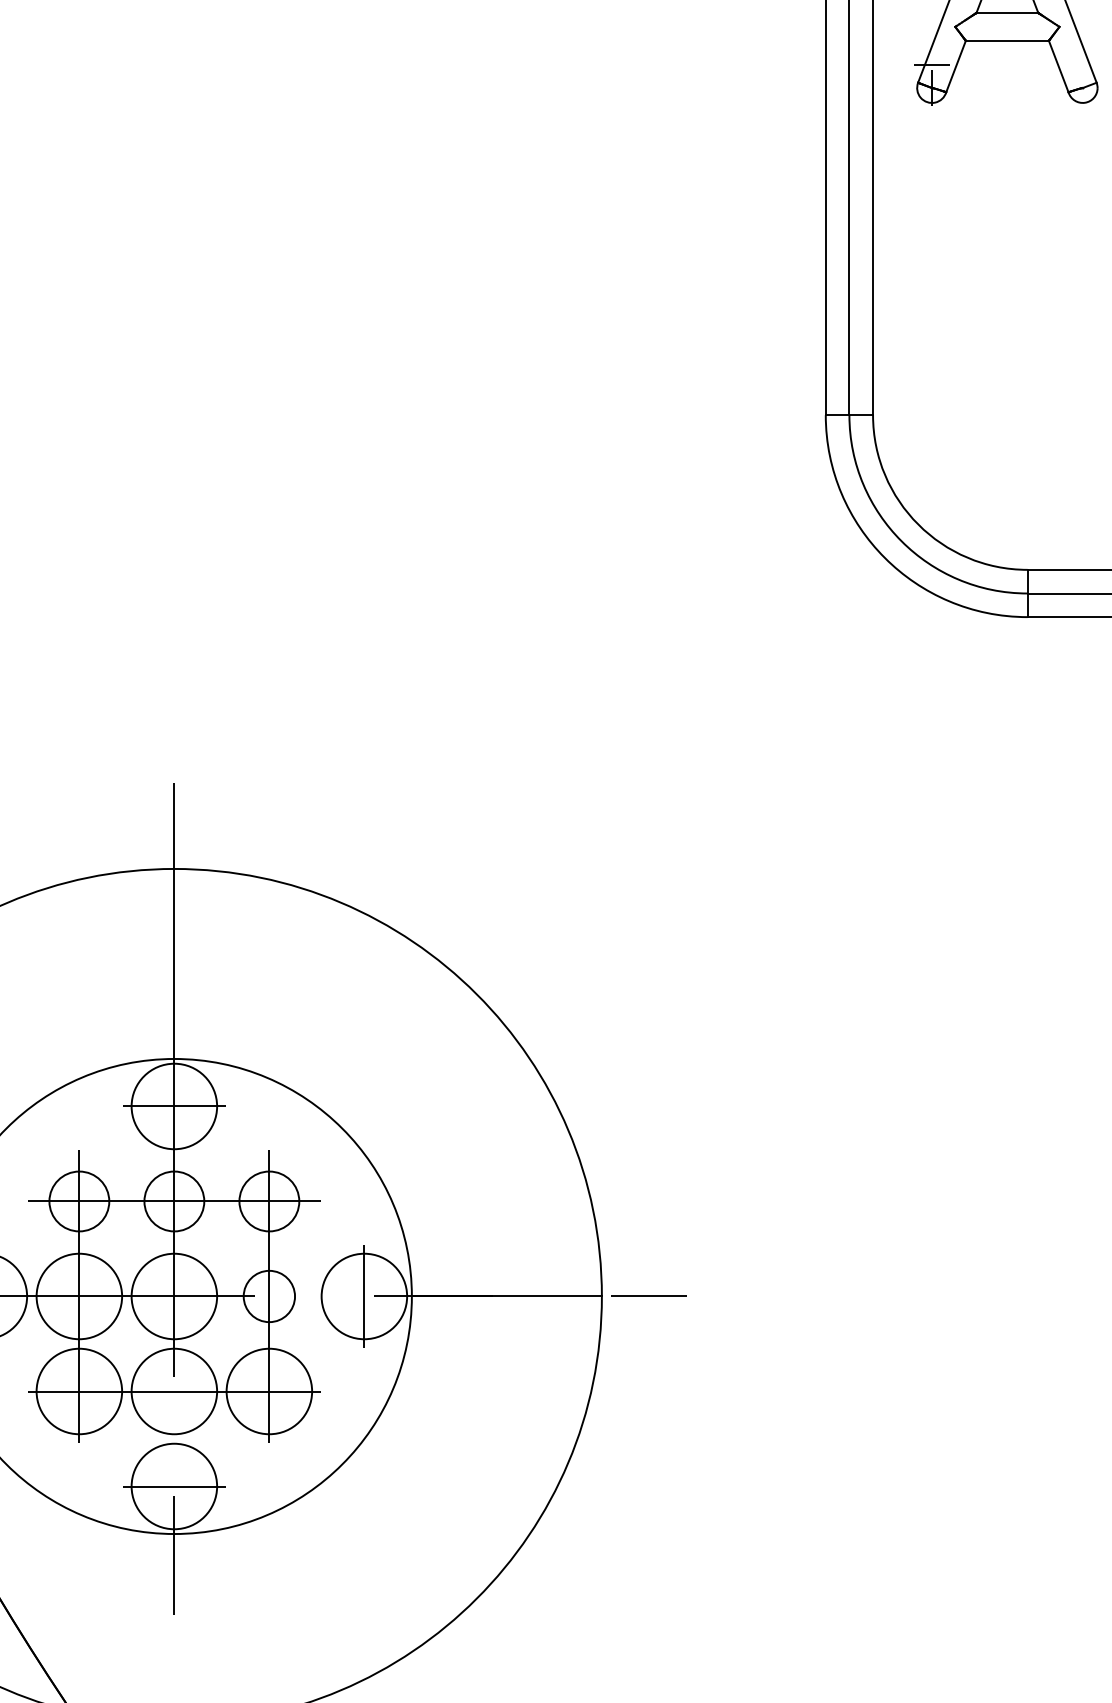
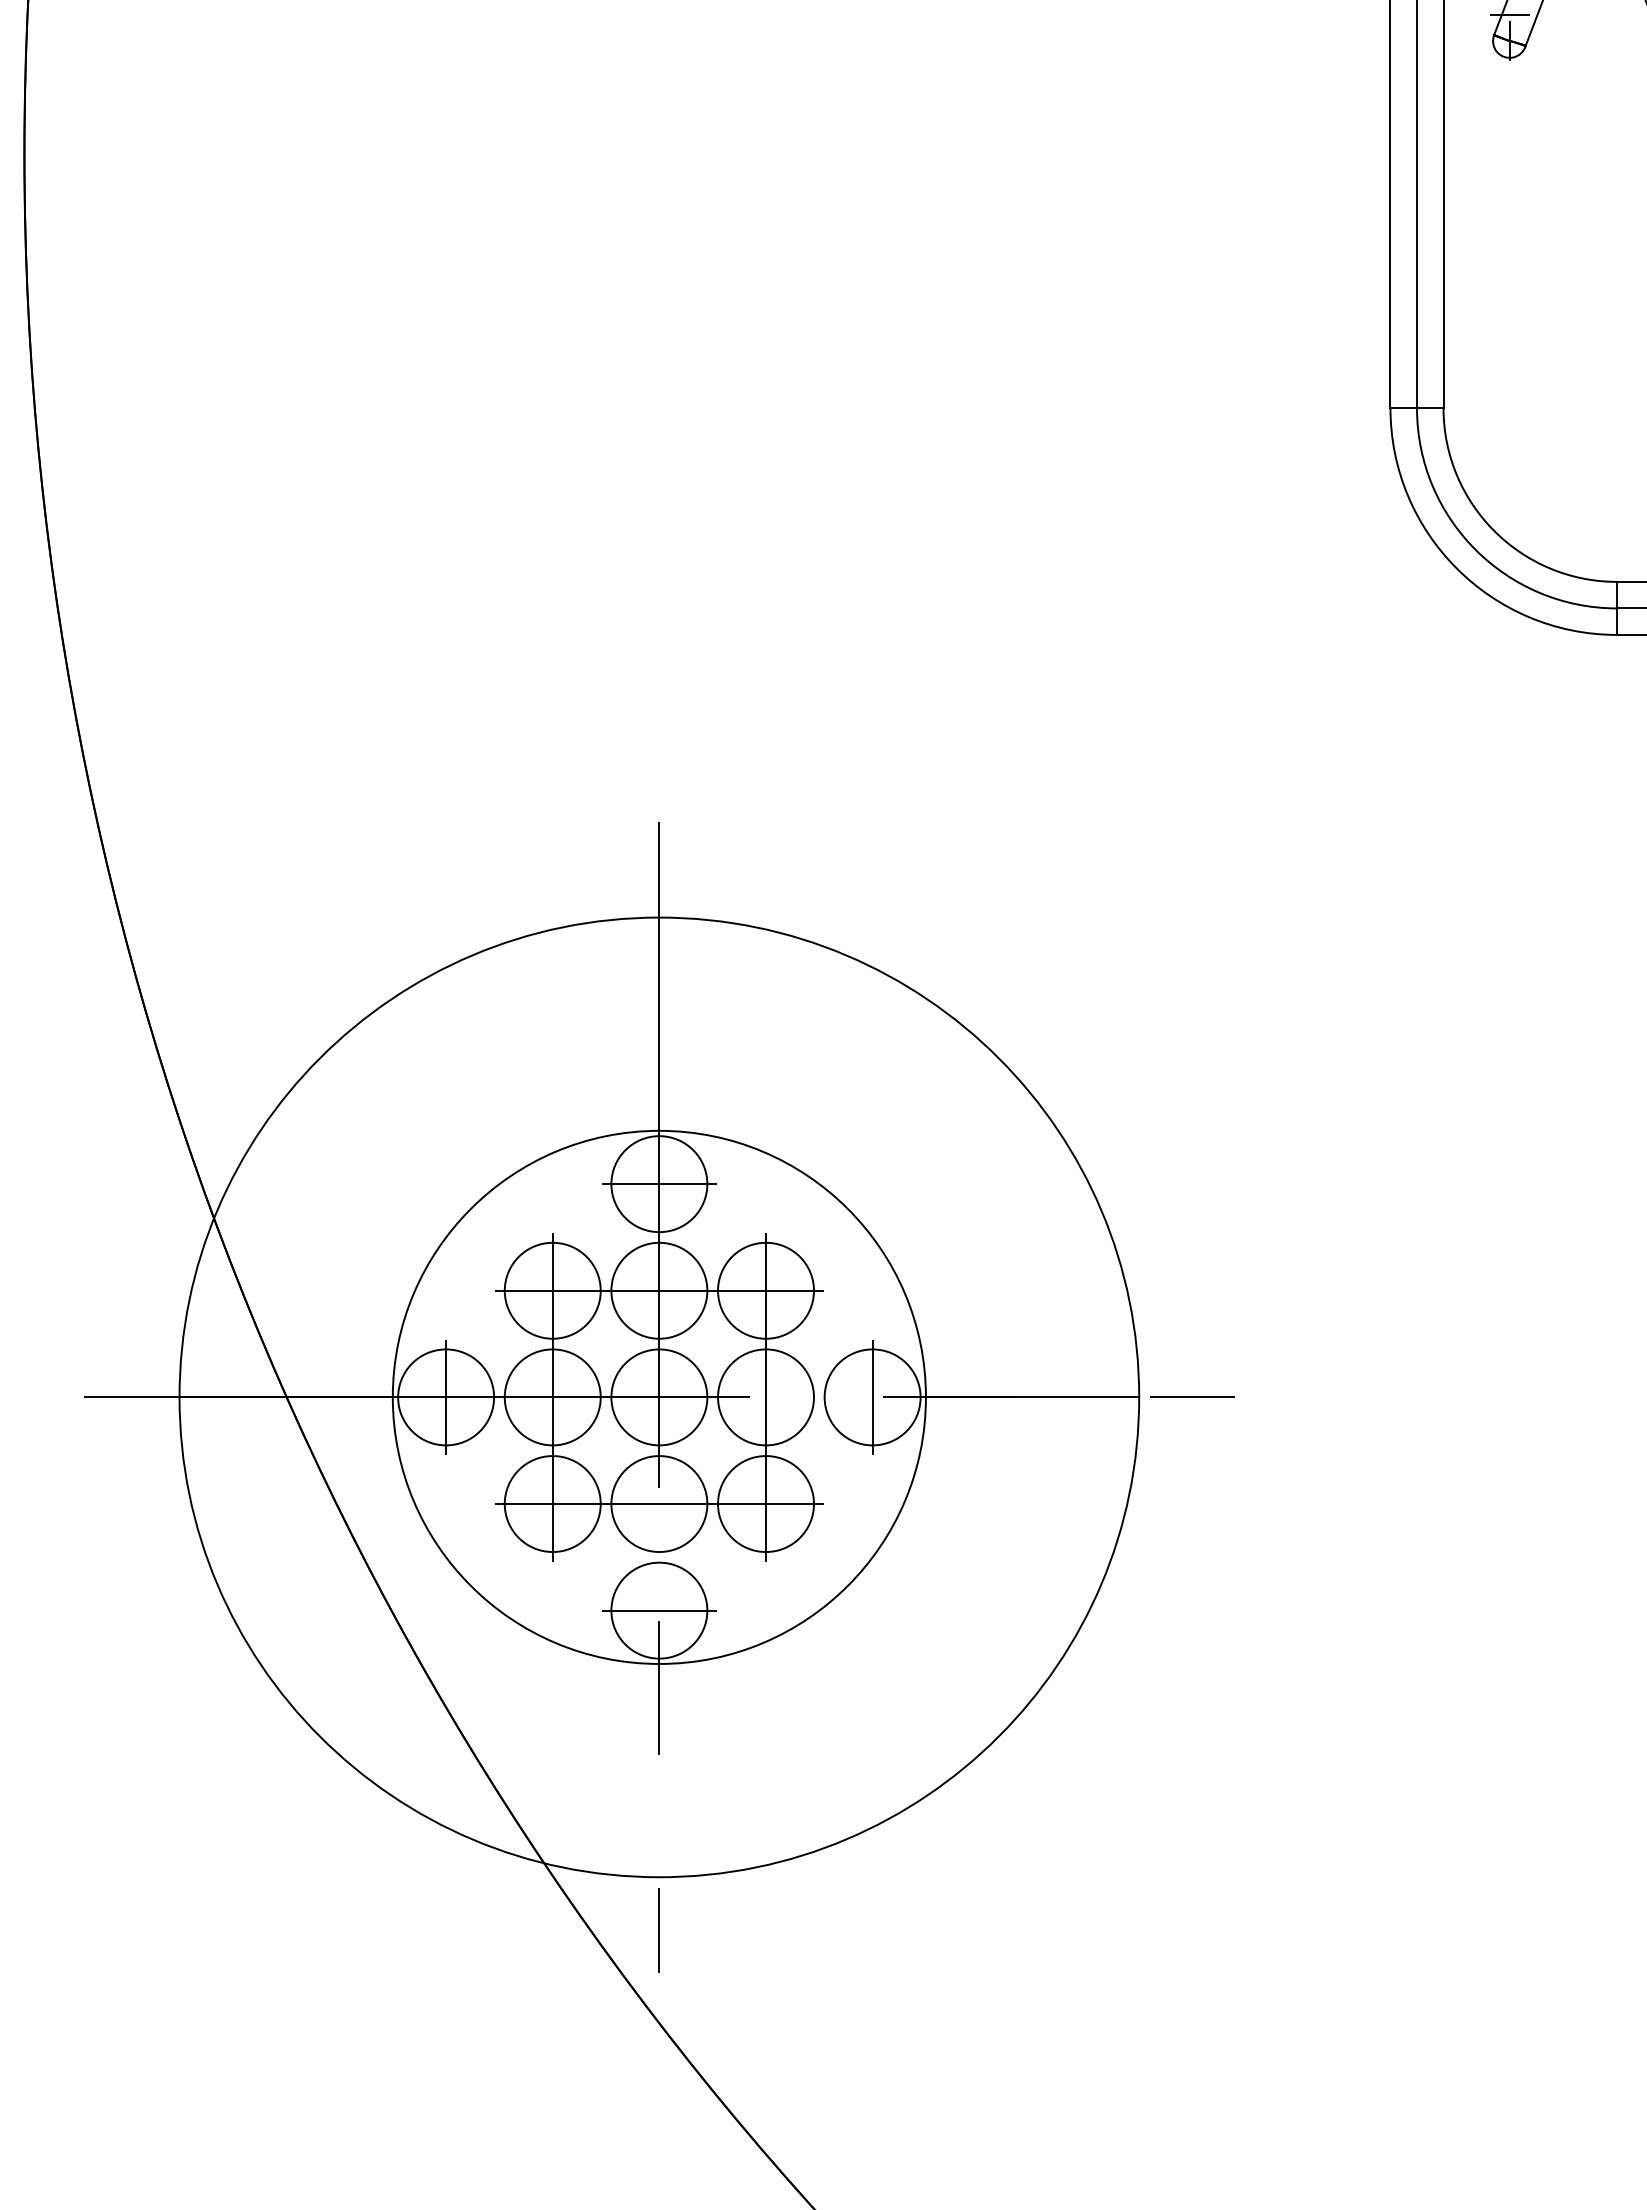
circle: (79, 1201) -> (552, 1290), size x1.43
circle: (174, 1201) -> (659, 1290), size x1.43
circle: (268, 1201) -> (765, 1290), size x1.43
circle: (268, 1296) -> (765, 1397), size x1.67

